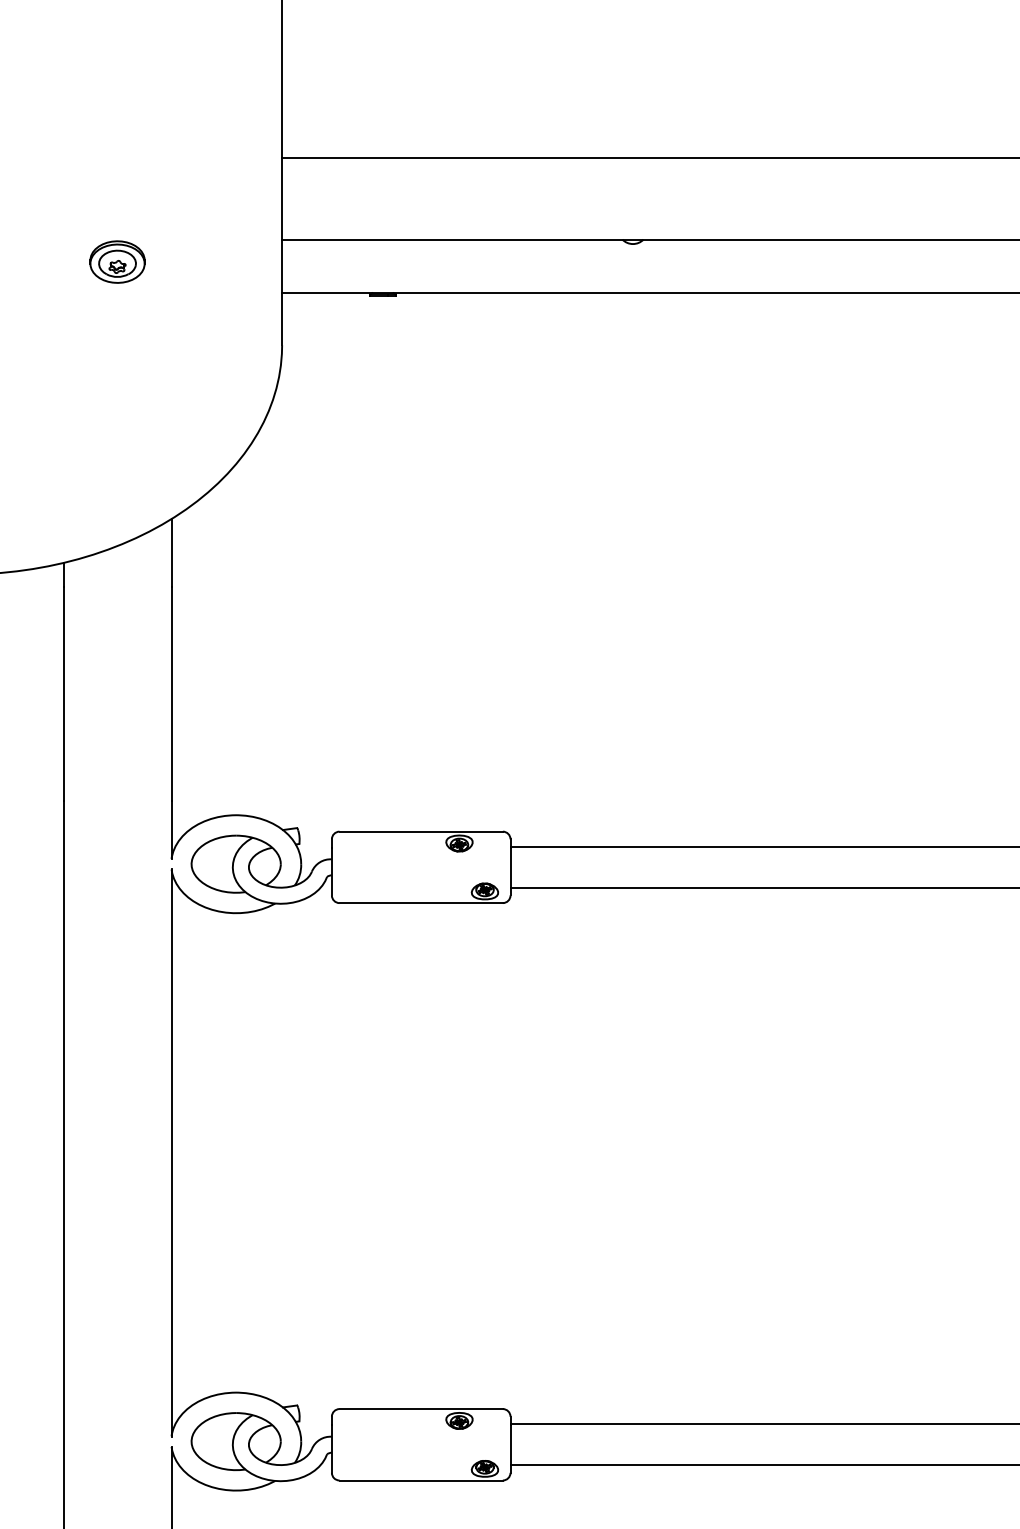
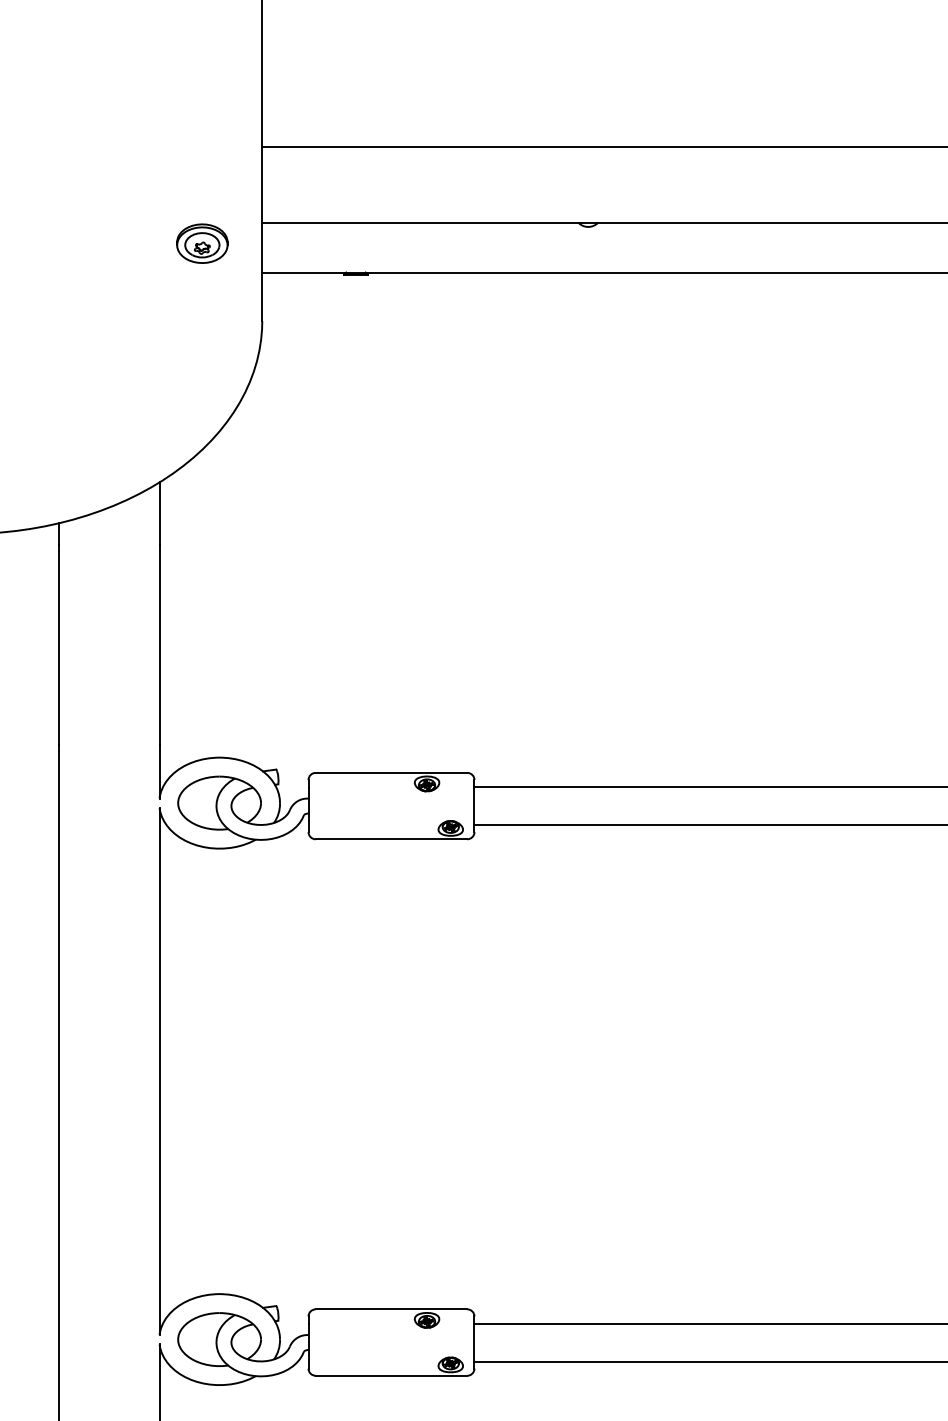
part: (117, 261) -> (202, 243), moved

